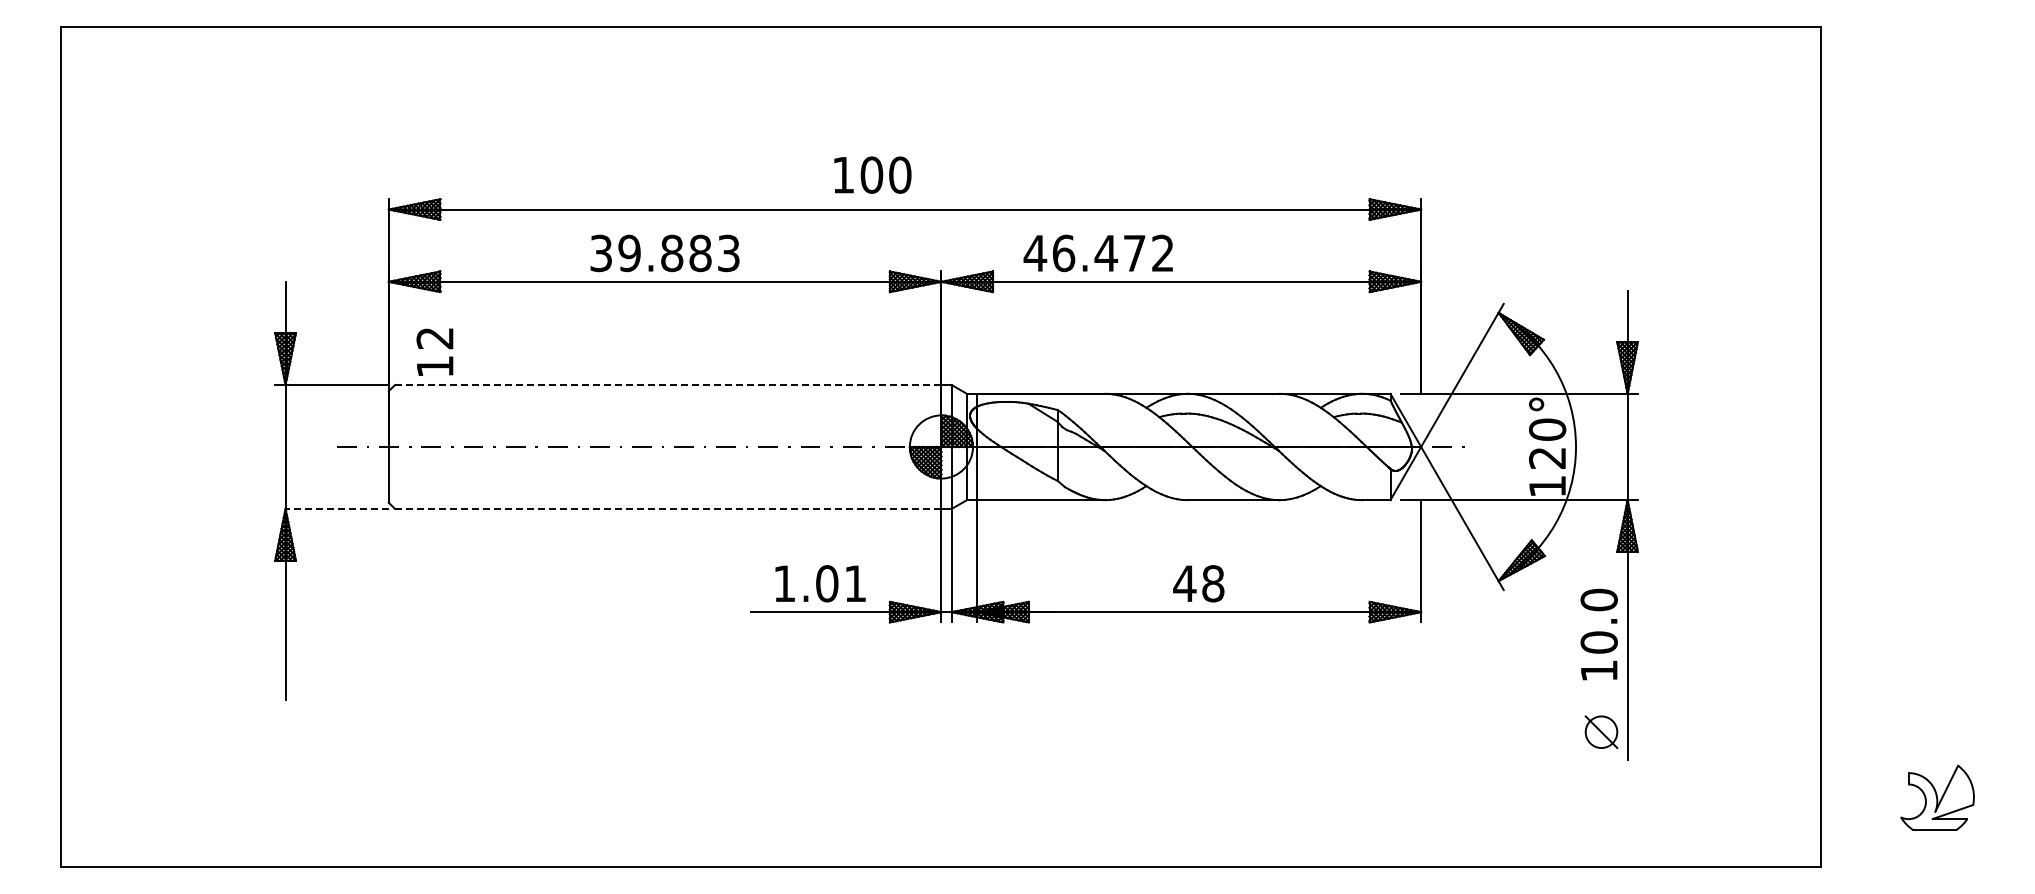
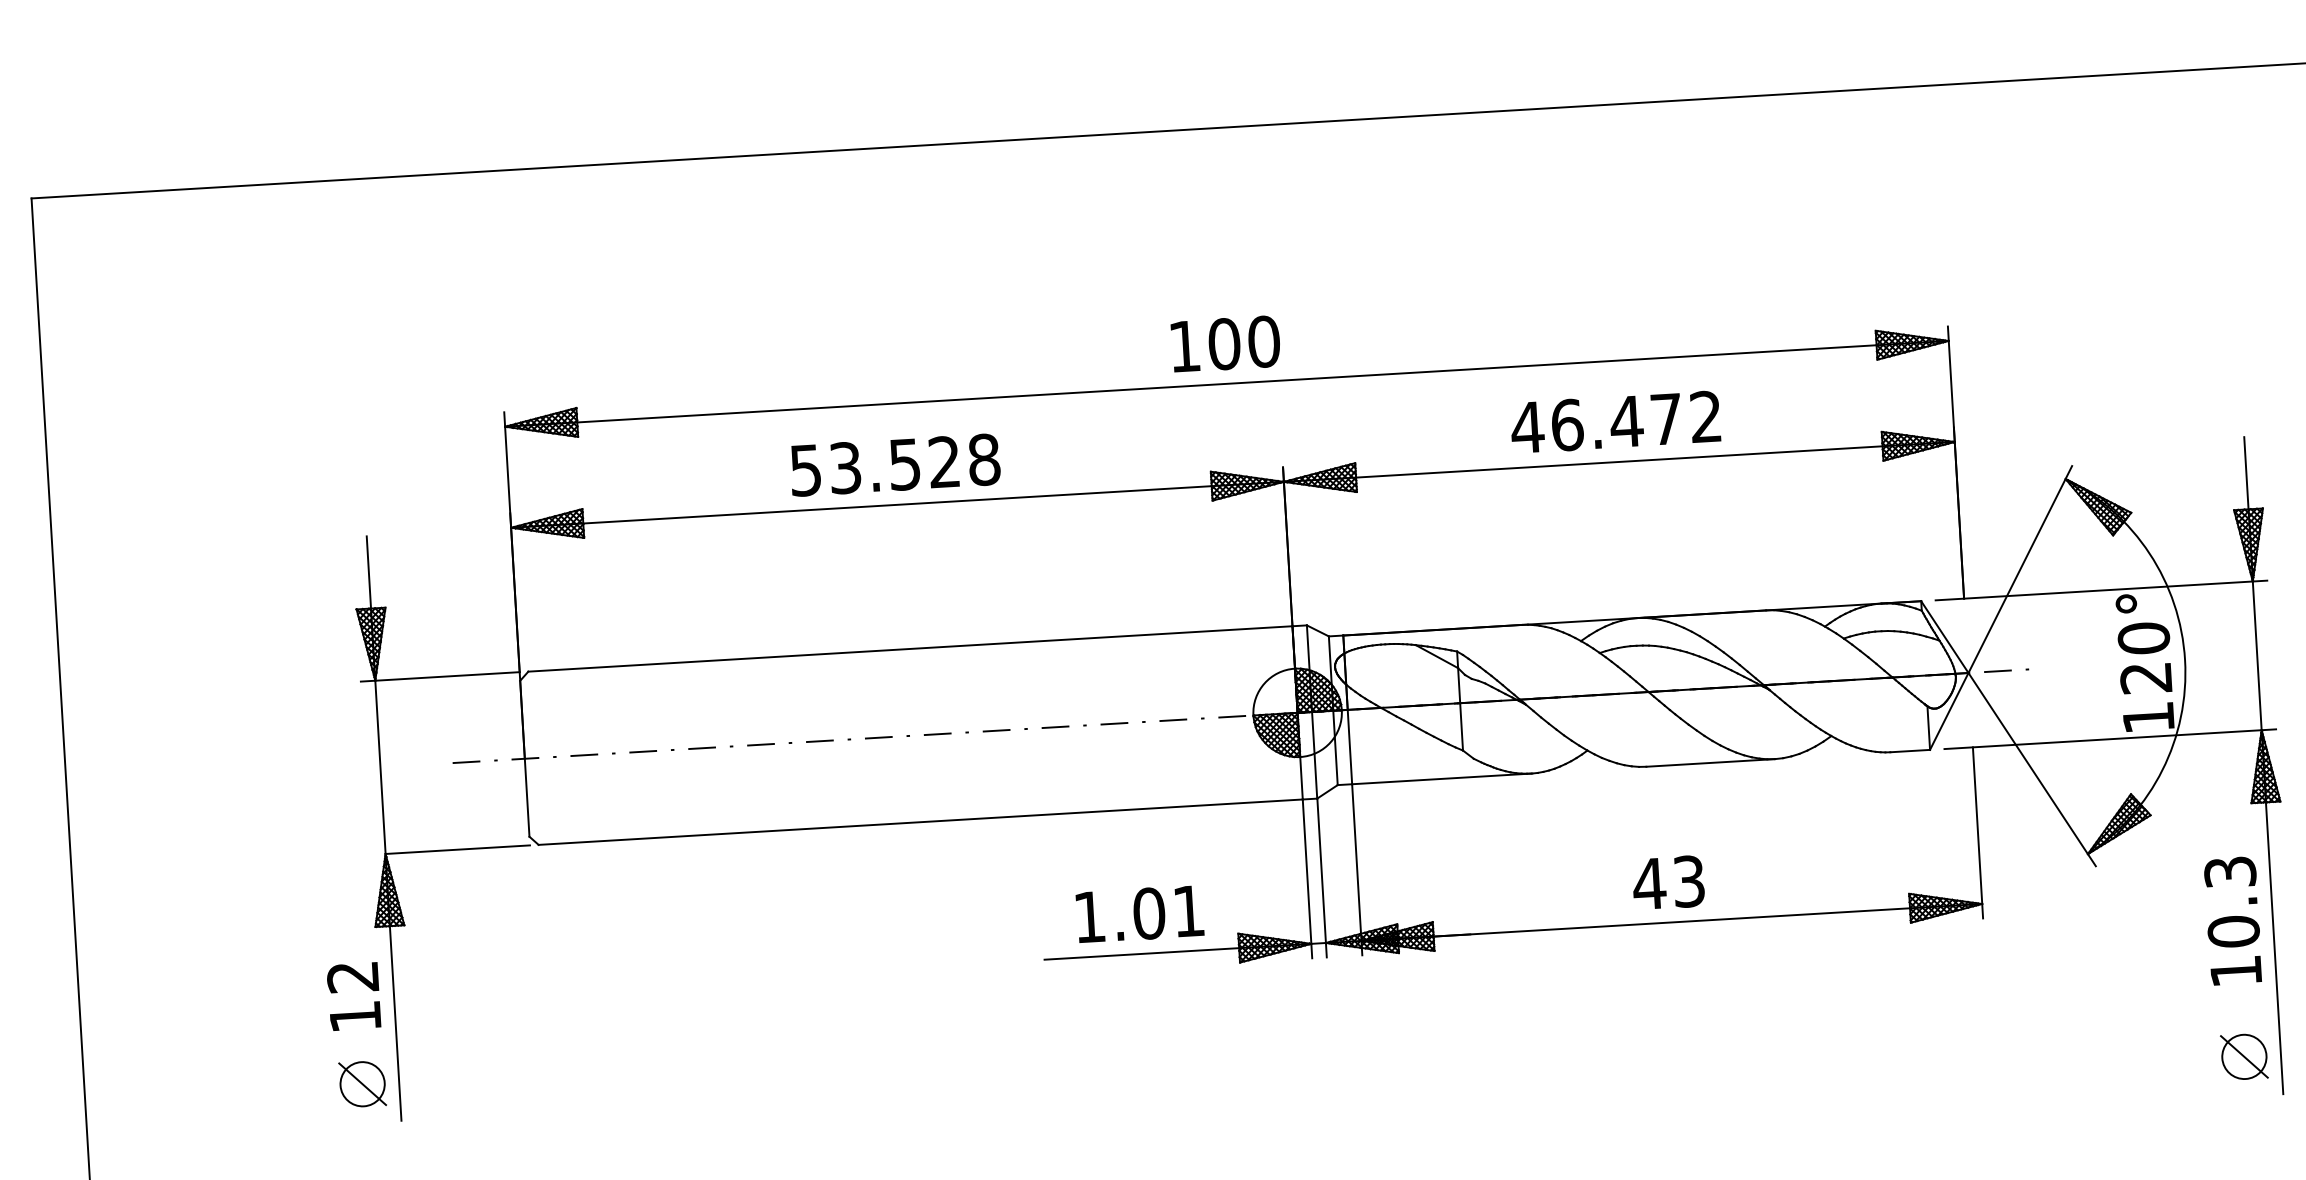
text: (872, 174) -> (1225, 343), moved
text: (665, 253) -> (895, 465), 39.883 -> 53.528
text: (1097, 253) -> (1614, 422), moved
text: (434, 351) -> (353, 995), moved
line: (667, 385) -> (909, 649), dashed -> solid
line: (337, 508) -> (458, 849), dashed -> solid
line: (668, 508) -> (921, 821), dashed -> solid
text: (1213, 583) -> (1689, 881), 48 -> 43
text: (1598, 599) -> (2229, 871), 10.0 -> 10.3
part: (259, 671) -> (362, 1083), added

